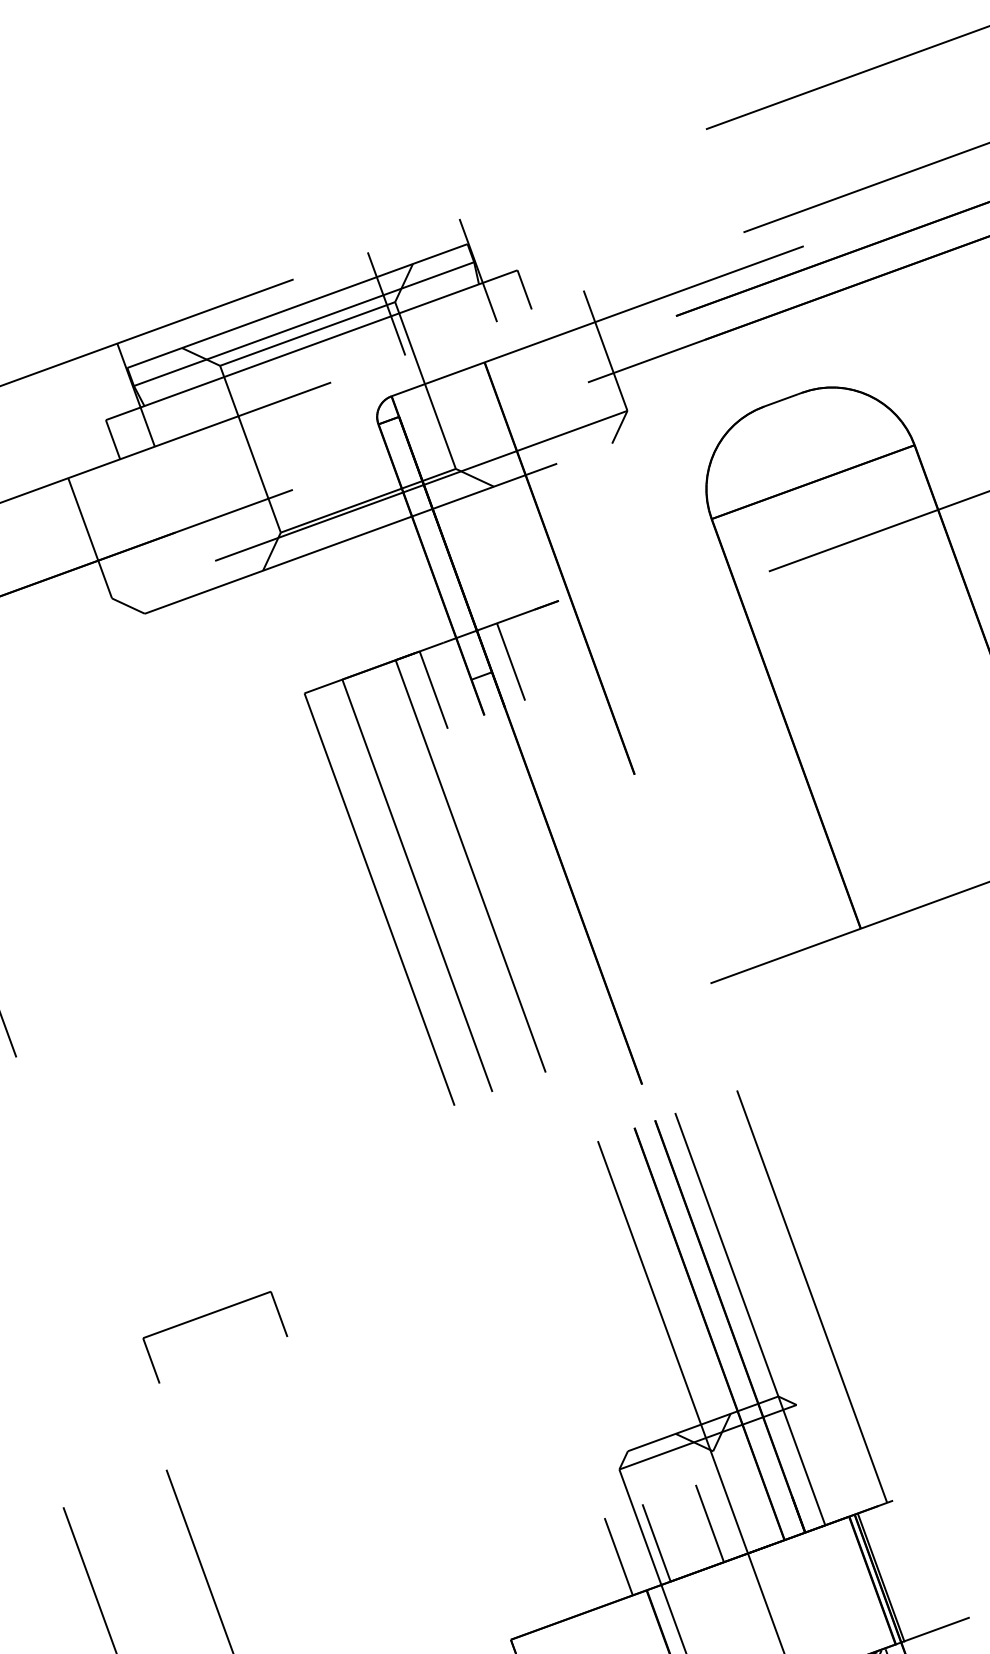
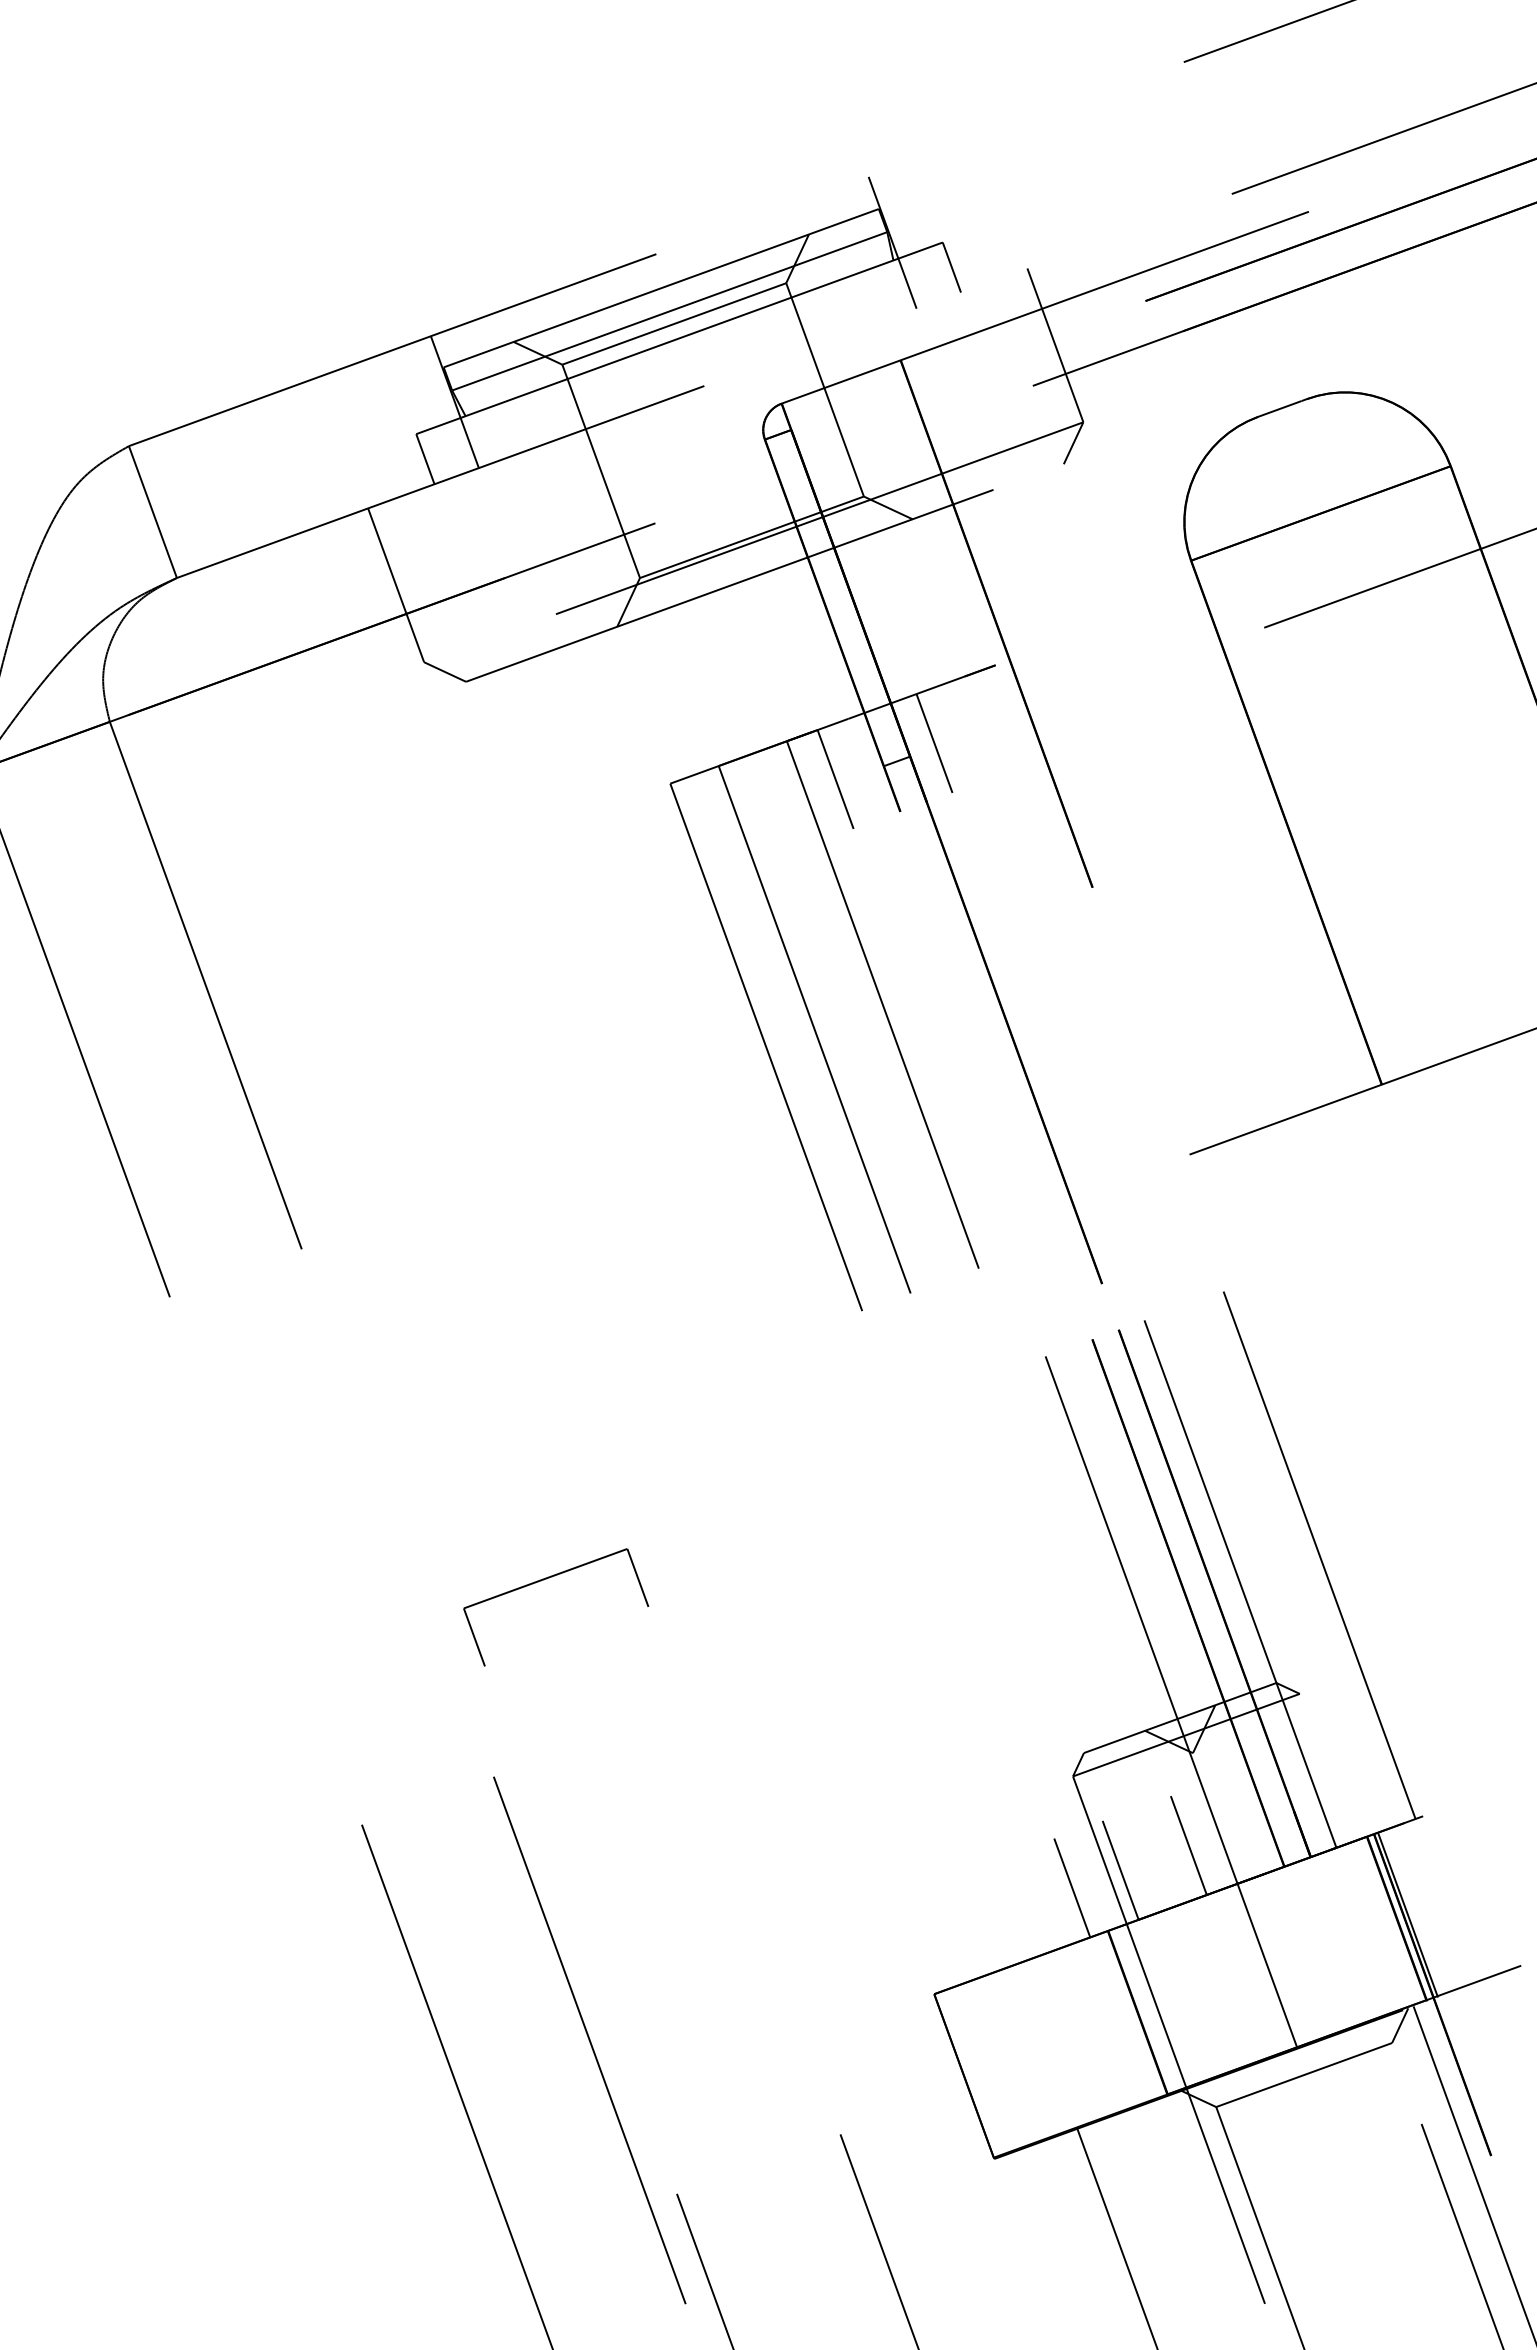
line: (386, 303) -> (775, 285), removed

